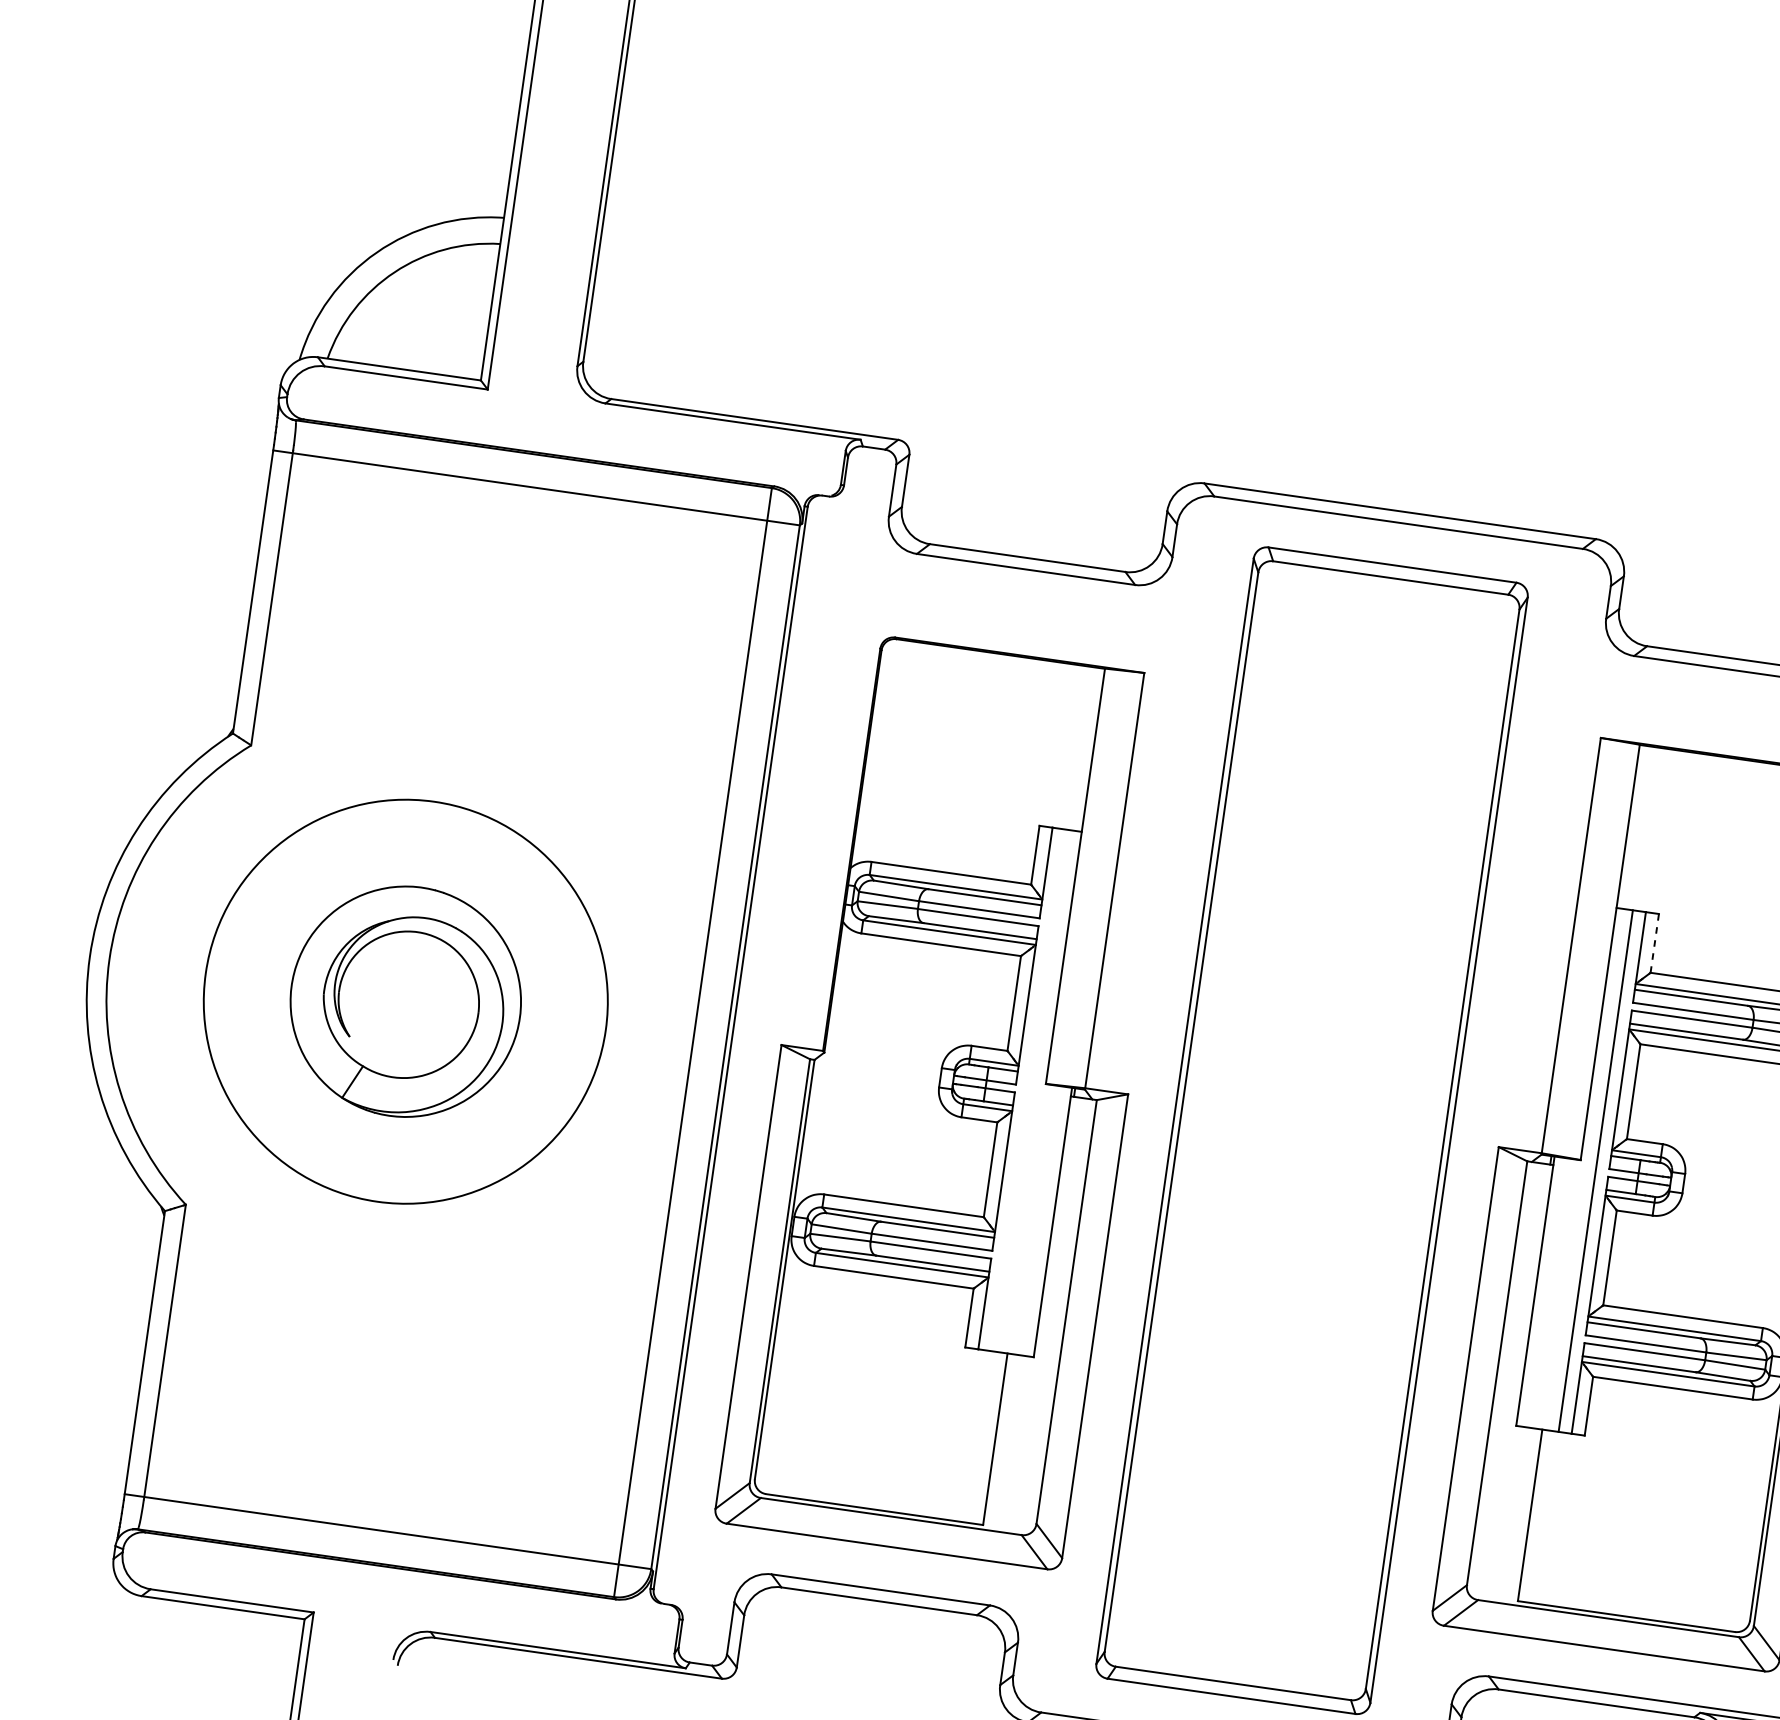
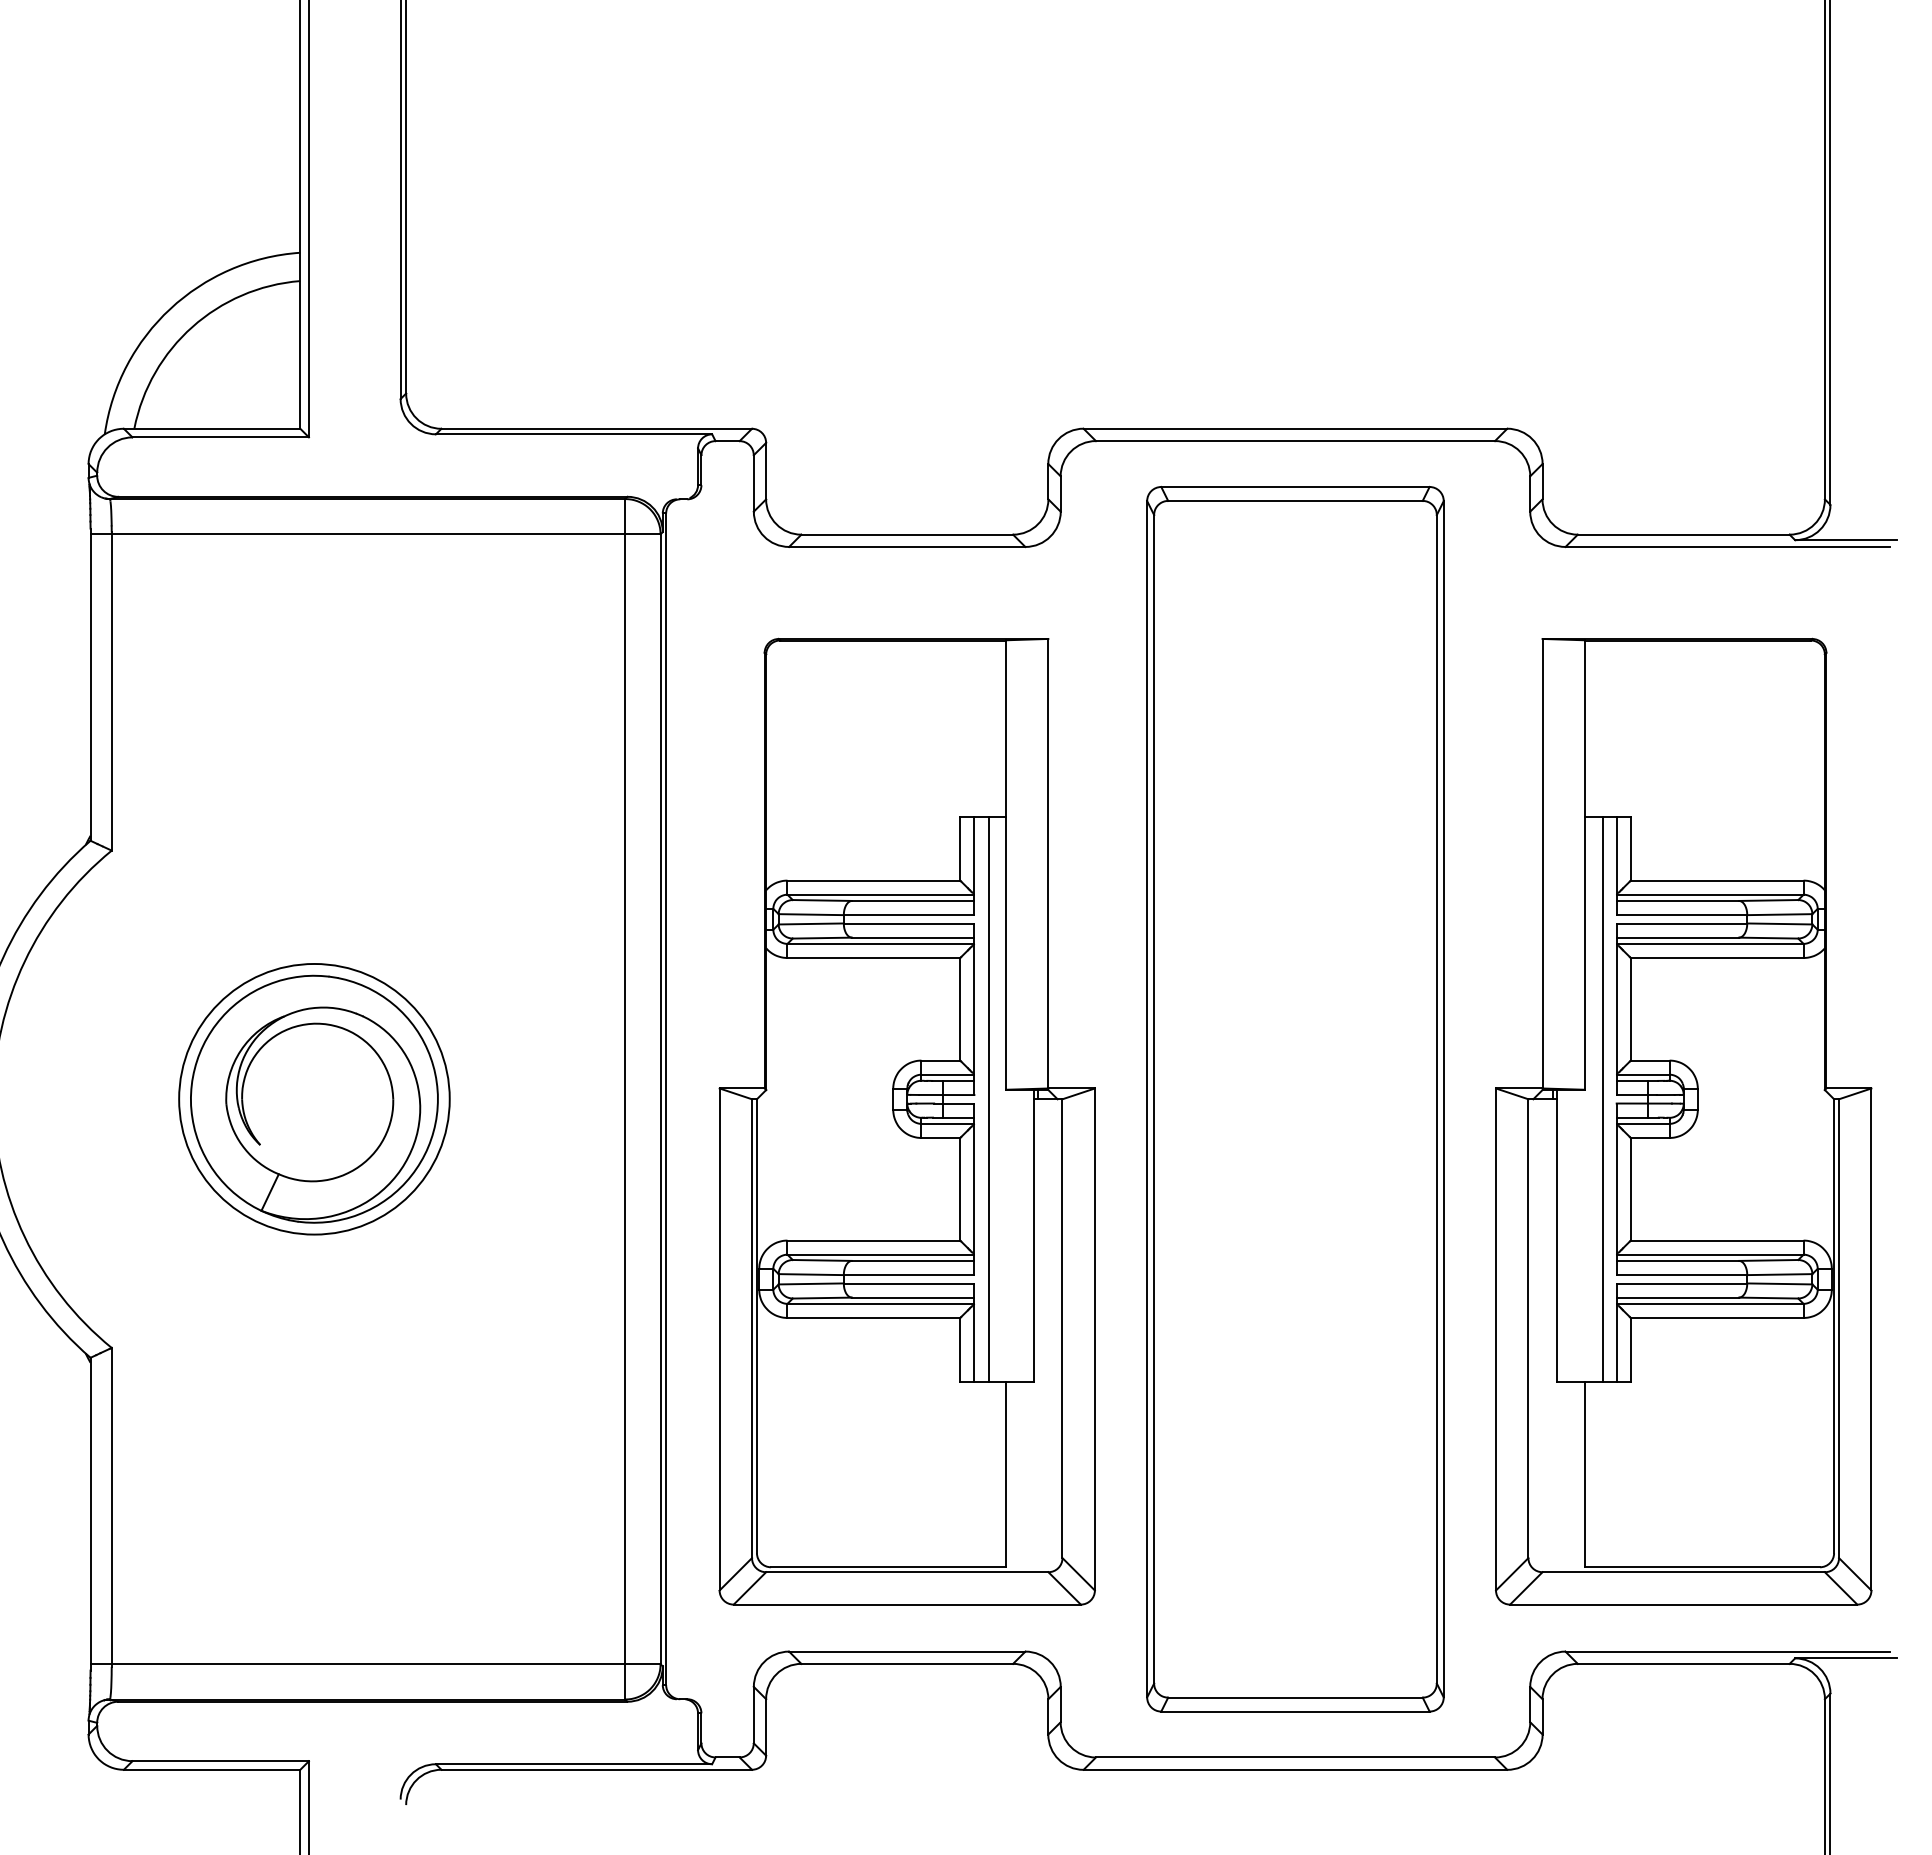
line: (1654, 943) -> (1630, 848), dashed -> solid
circle: (405, 1001) -> (314, 1098), size x0.62
line: (1028, 1089) -> (988, 1098), added

